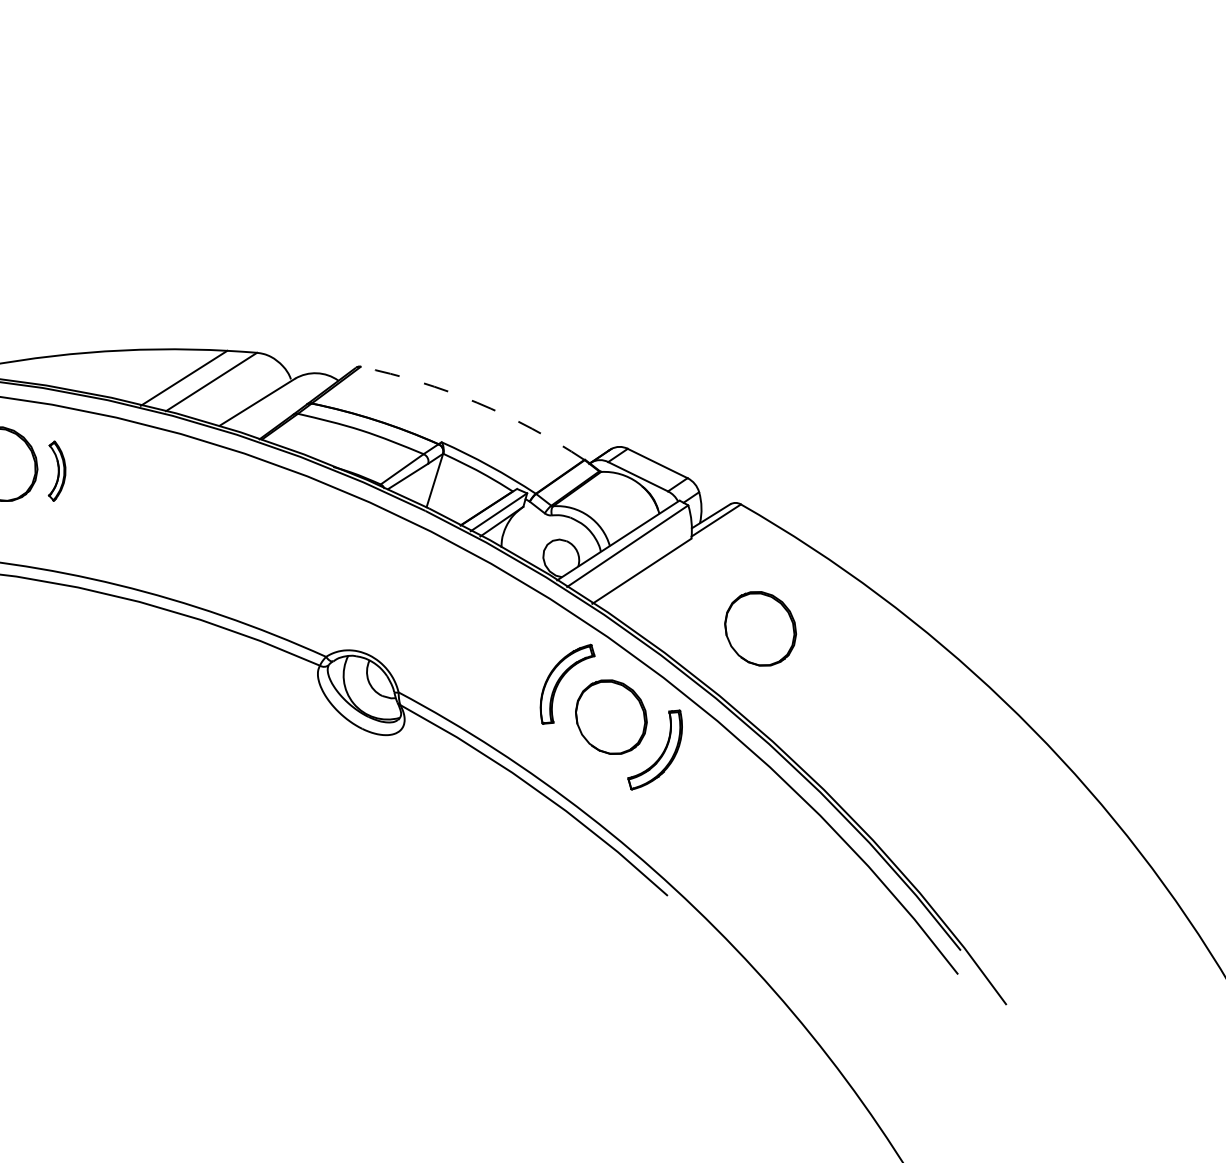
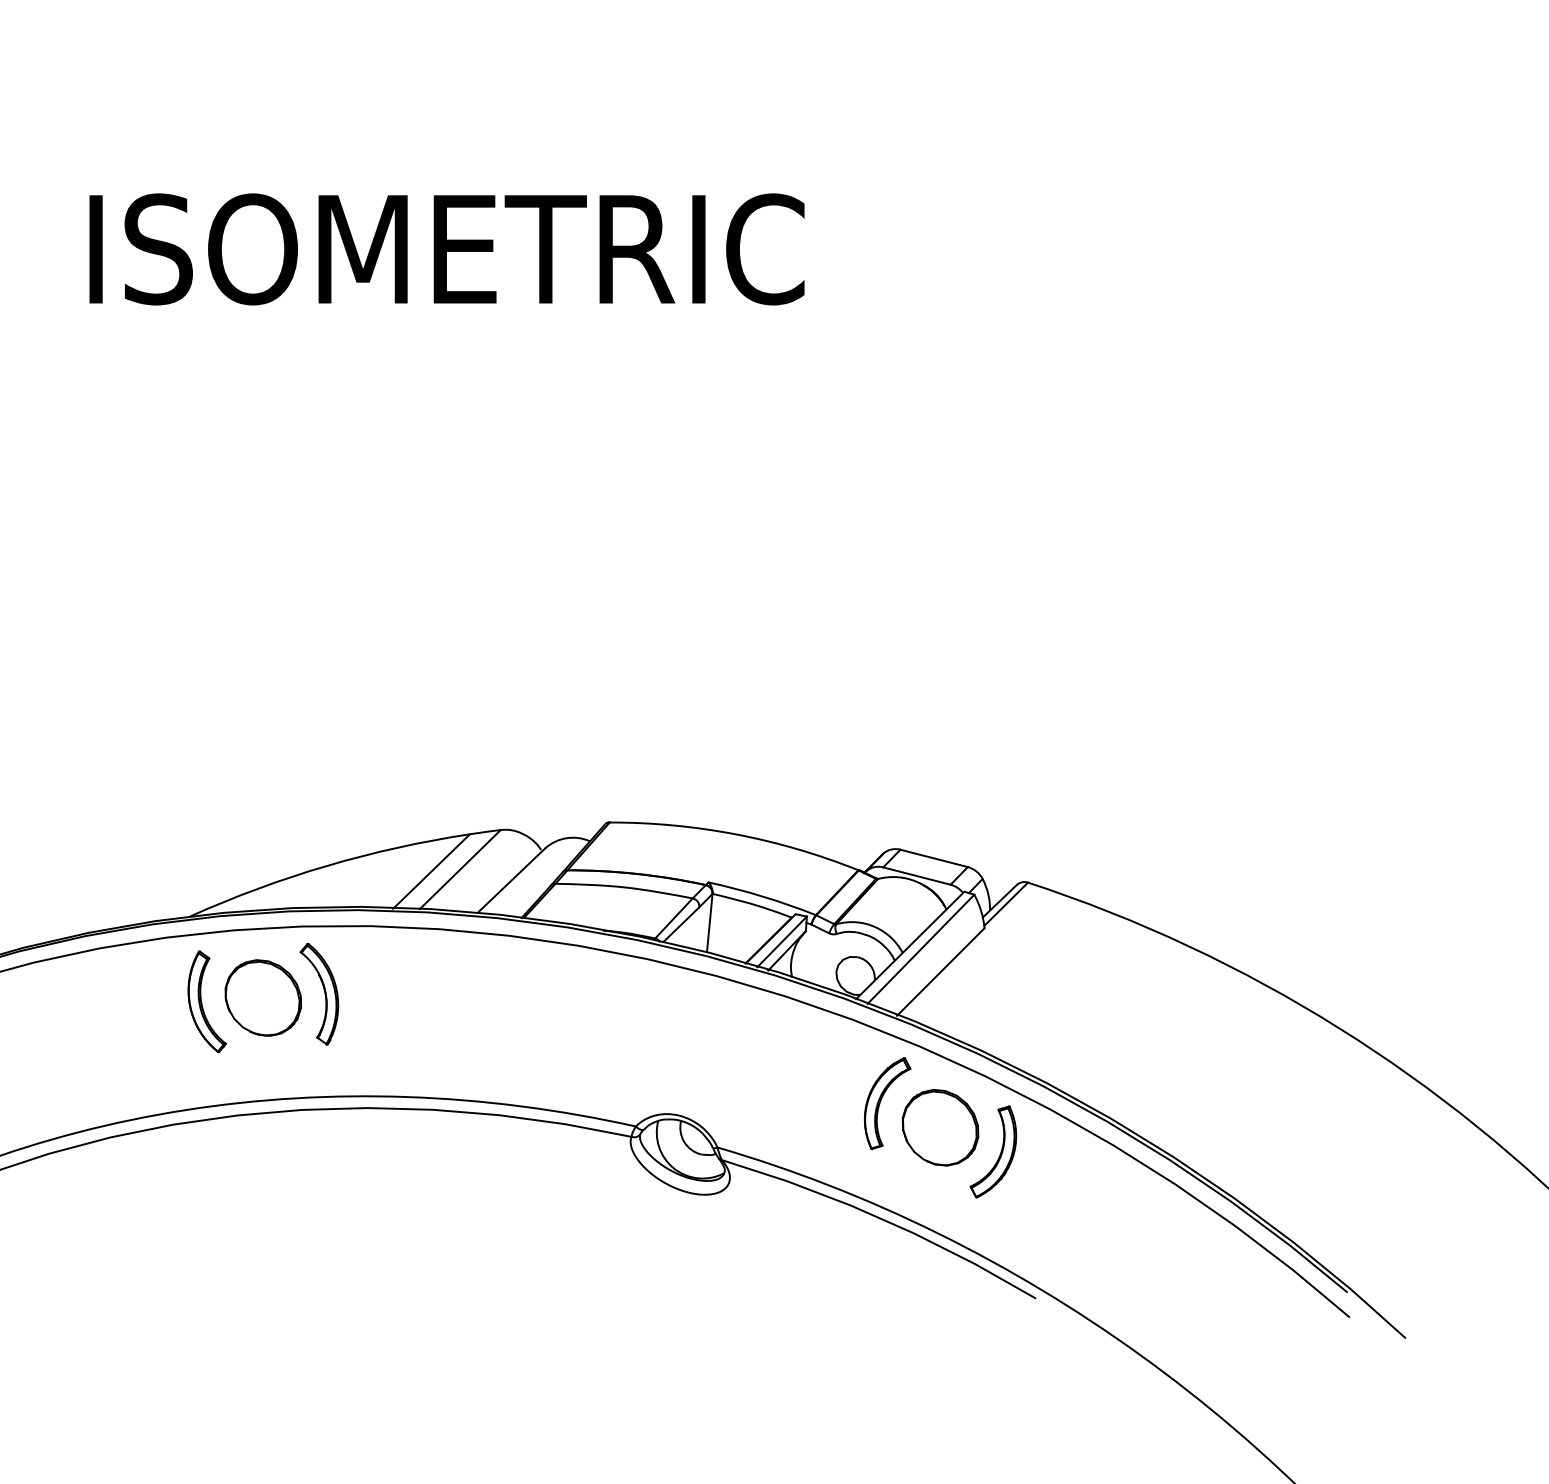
arc: (477, 402) -> (736, 834), dashed -> solid
part: (55, 470) -> (319, 993), size x1.67
part: (760, 628) -> (1074, 1005), removed

